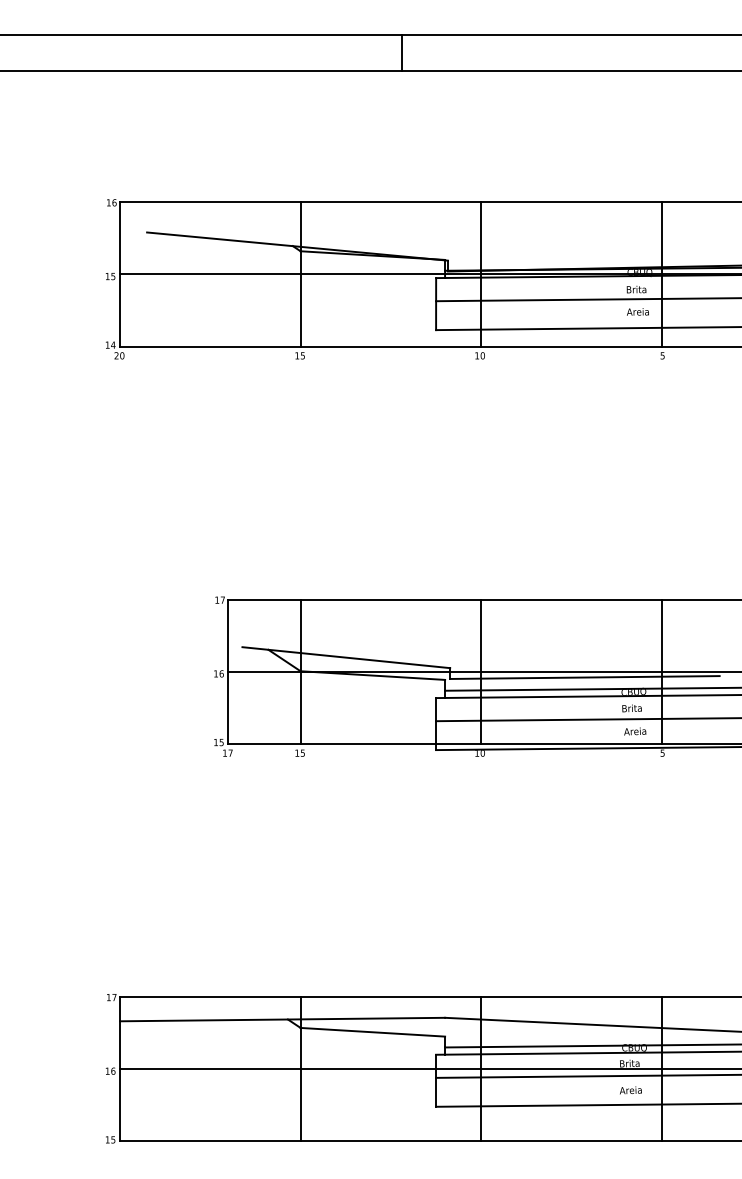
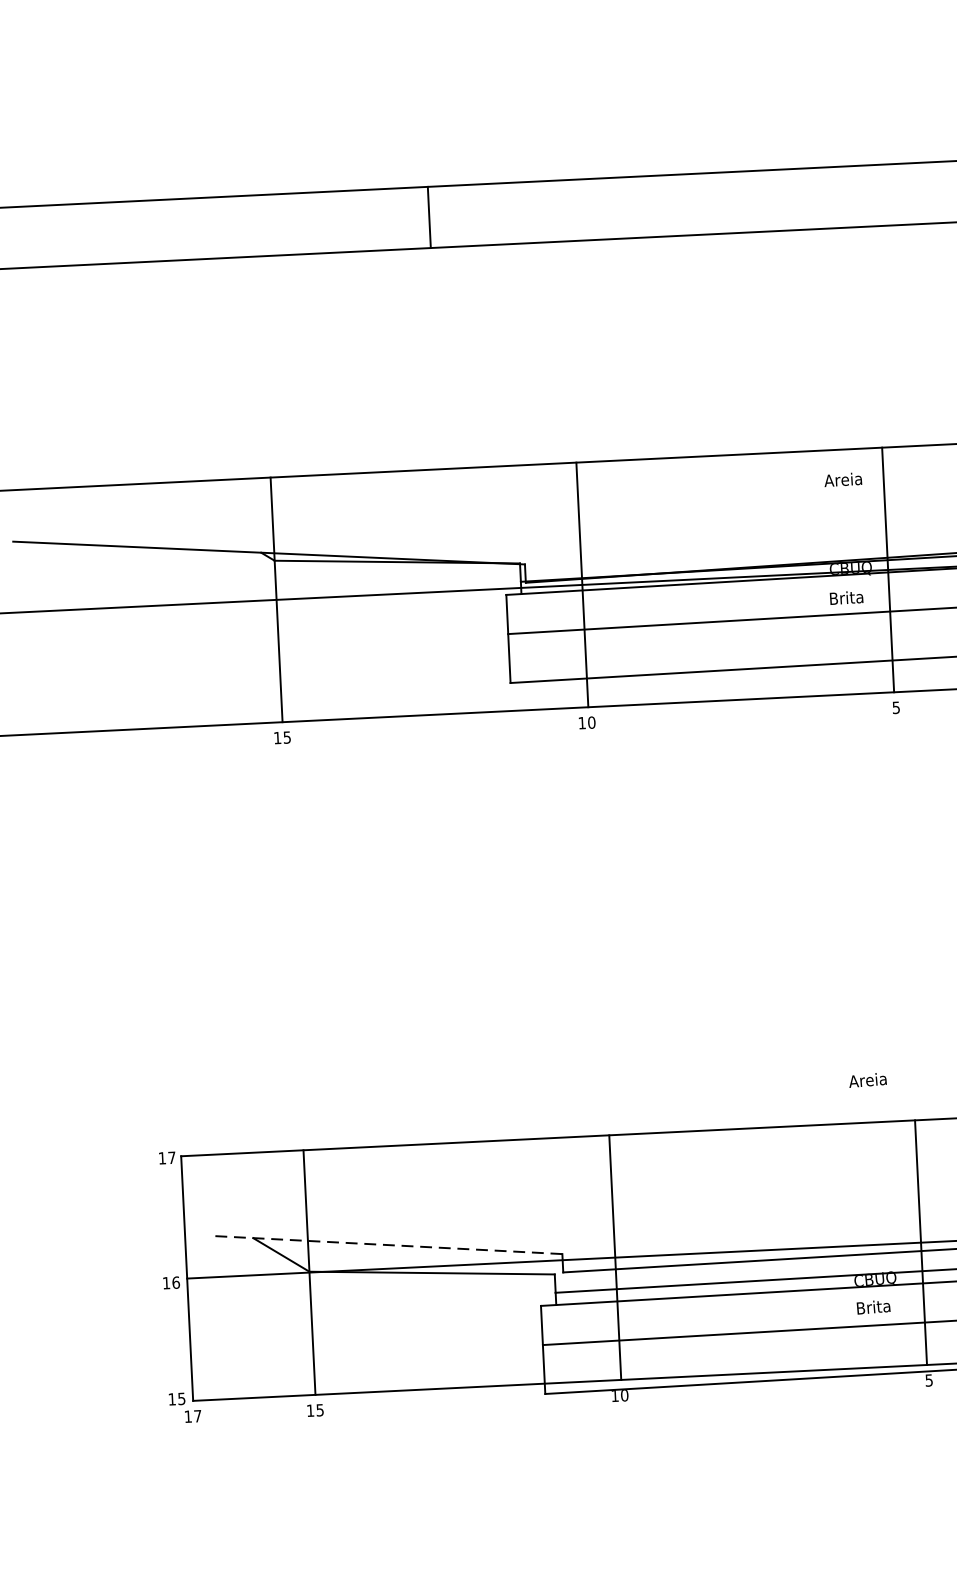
text: (637, 311) -> (842, 479), moved
line: (345, 657) -> (384, 1244), solid -> dashed
text: (635, 731) -> (868, 1080), moved

